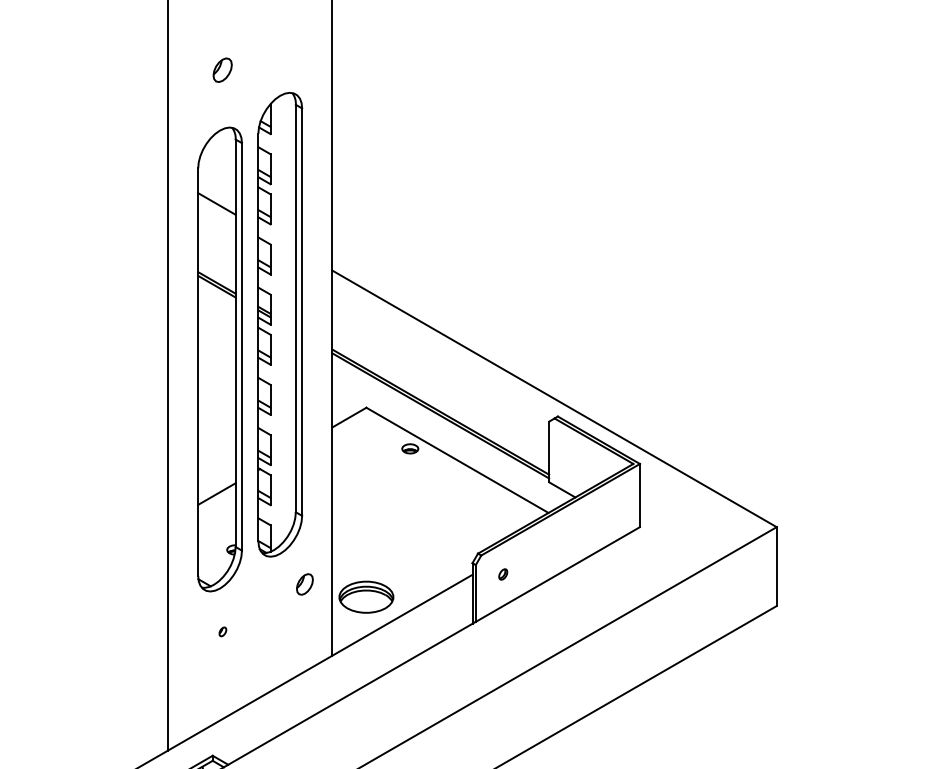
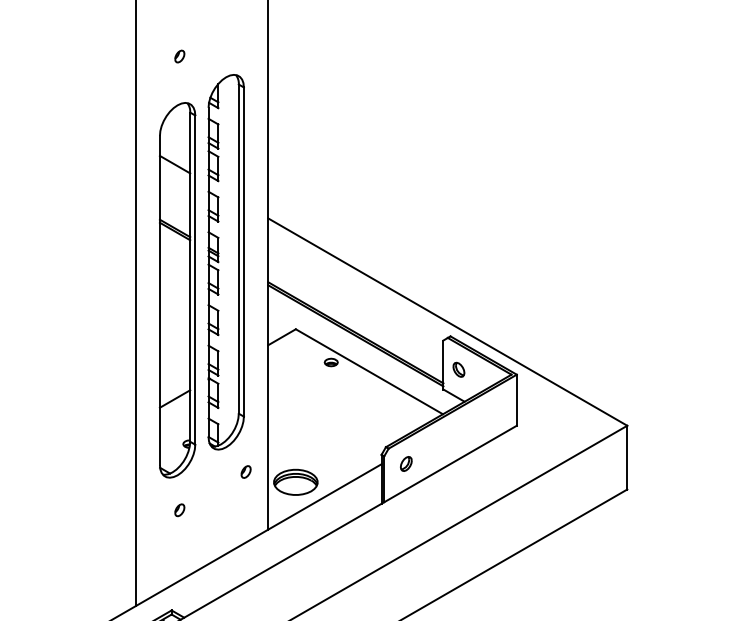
part: (222, 70) -> (179, 56), size x0.62
part: (567, 457) -> (458, 369), added
part: (503, 573) -> (406, 463), size x1.67
part: (304, 583) -> (245, 471), size x0.71
part: (222, 632) -> (179, 510), size x1.67

